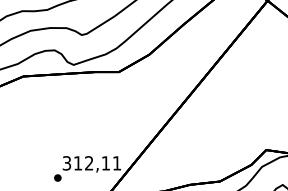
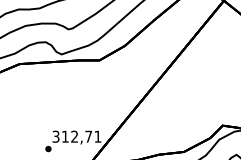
text: (105, 163) -> (88, 136), 312,11 -> 312,71

